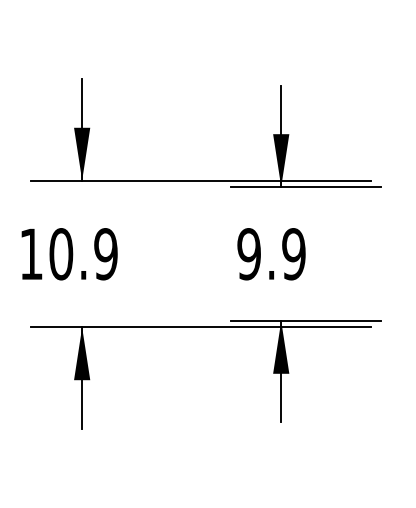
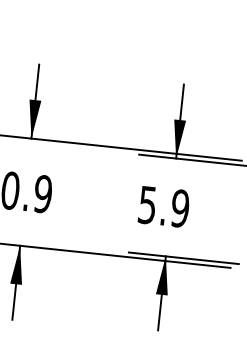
text: (248, 254) -> (147, 205), 9.9 -> 5.9

